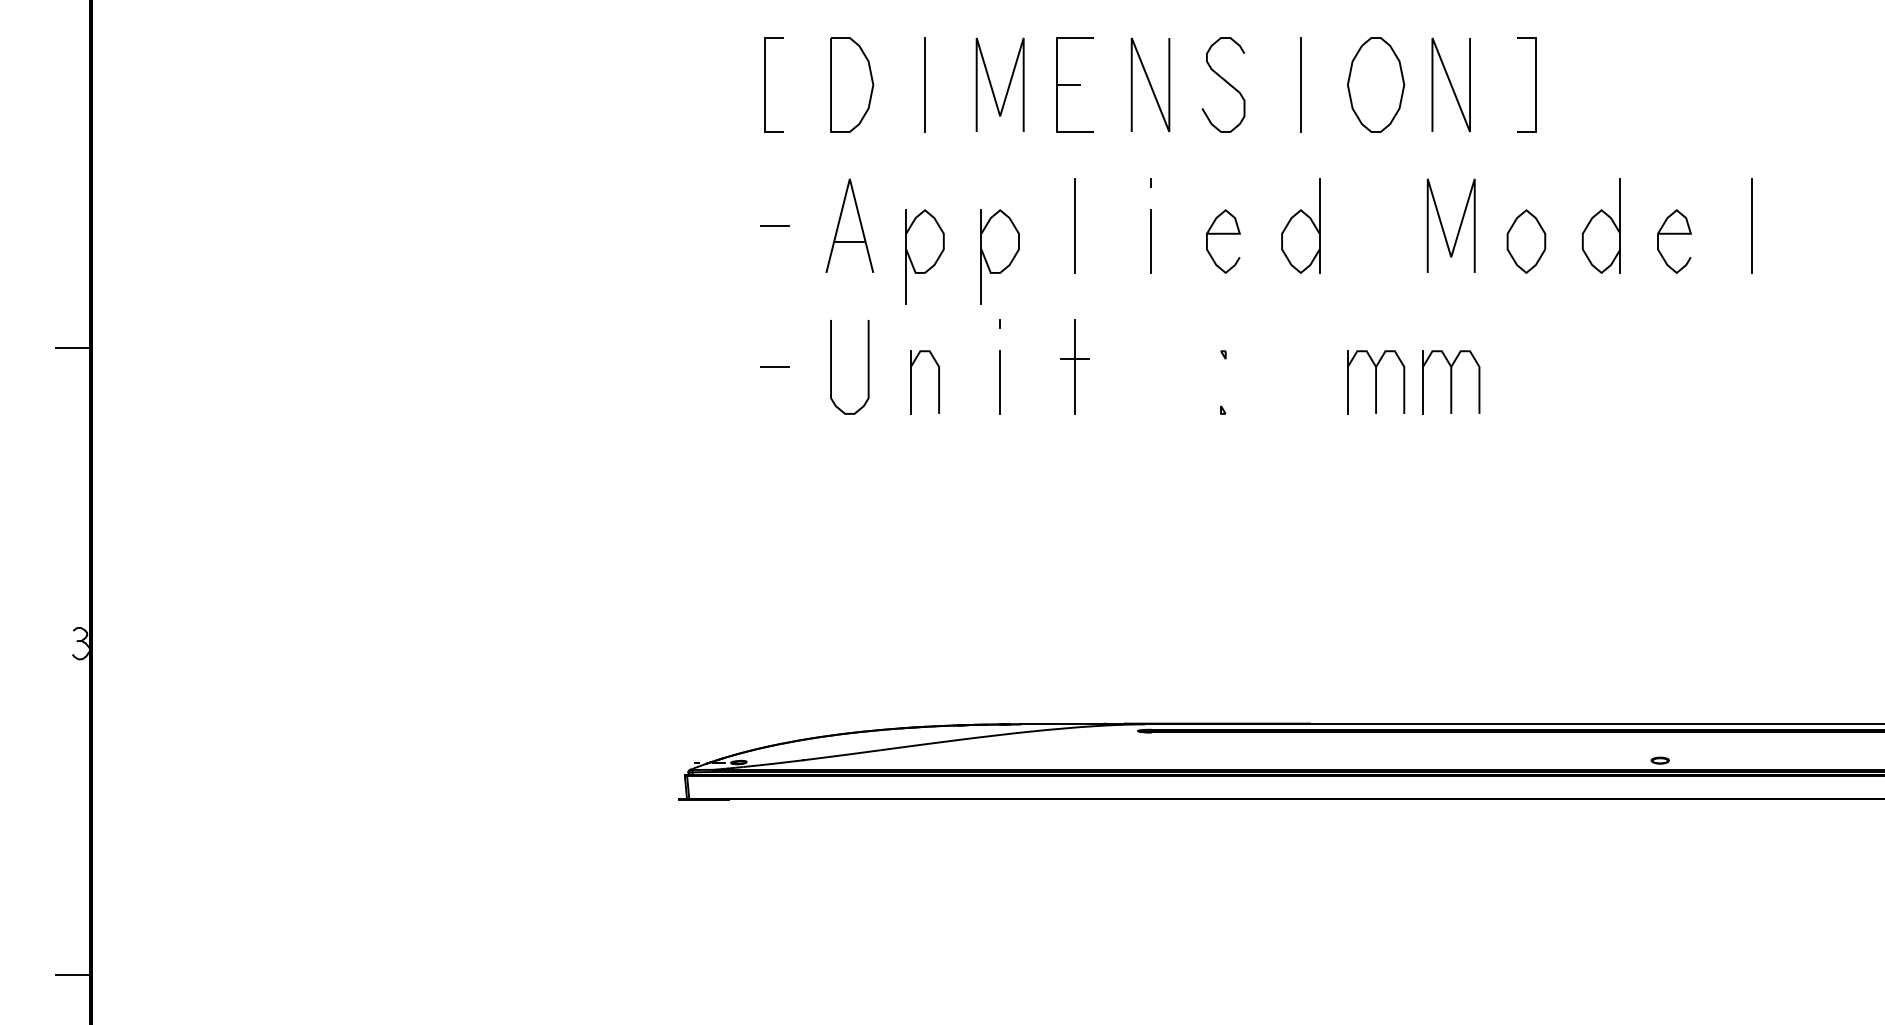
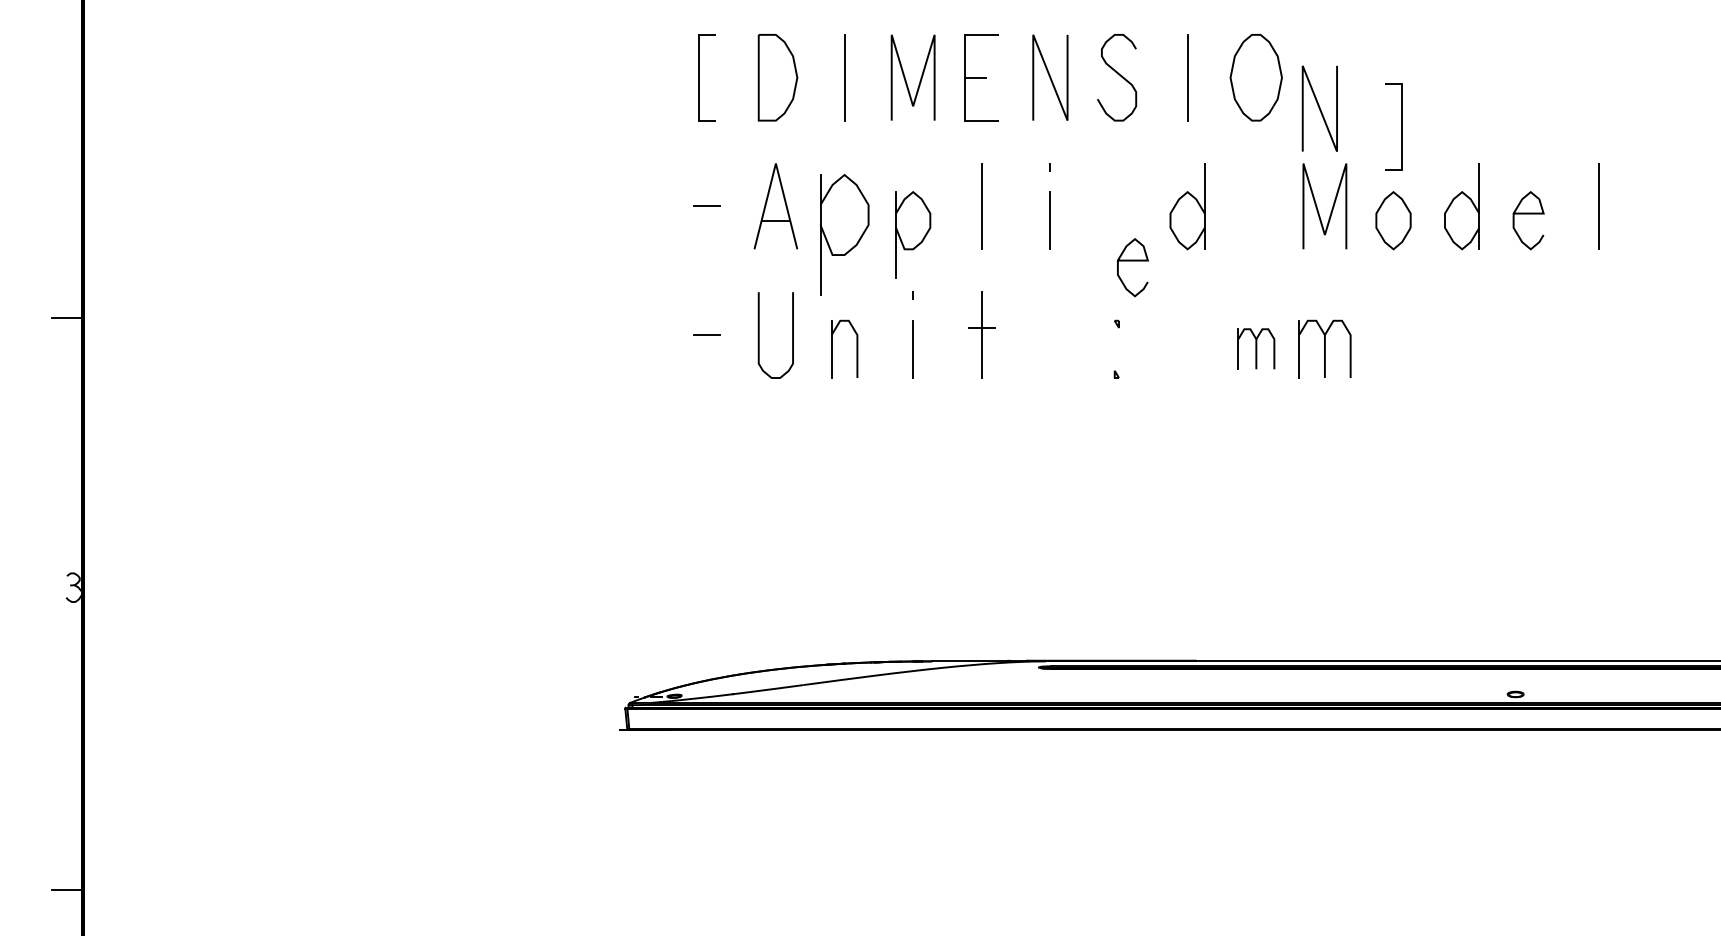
line: (1450, 84) -> (1319, 108), moved
line: (1535, 84) -> (1401, 126), moved
curve: (1222, 234) -> (1132, 261), moved
part: (924, 256) -> (844, 234), size x1.4
part: (1376, 381) -> (1256, 348), size x0.7

